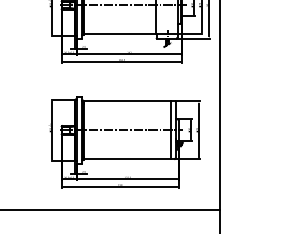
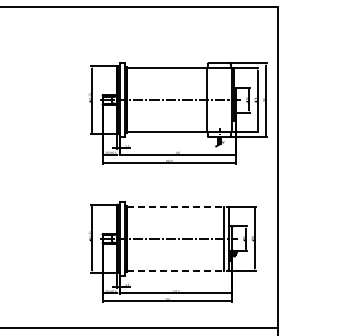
line: (129, 101) -> (177, 206), solid -> dashed
line: (129, 158) -> (177, 270), solid -> dashed

